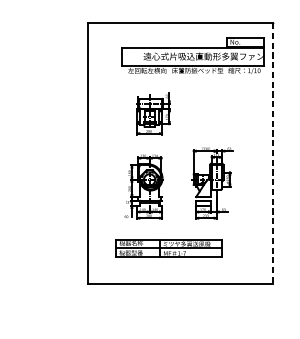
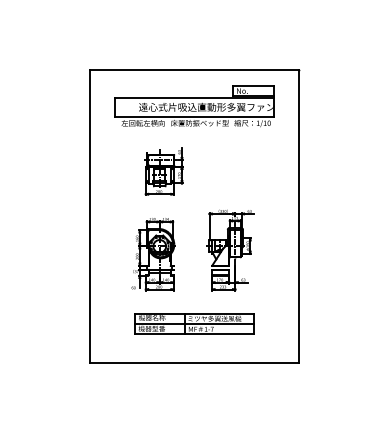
part: (192, 55) -> (194, 106), moved
line: (273, 153) -> (299, 216), dashed -> solid
part: (168, 248) -> (194, 323), moved

